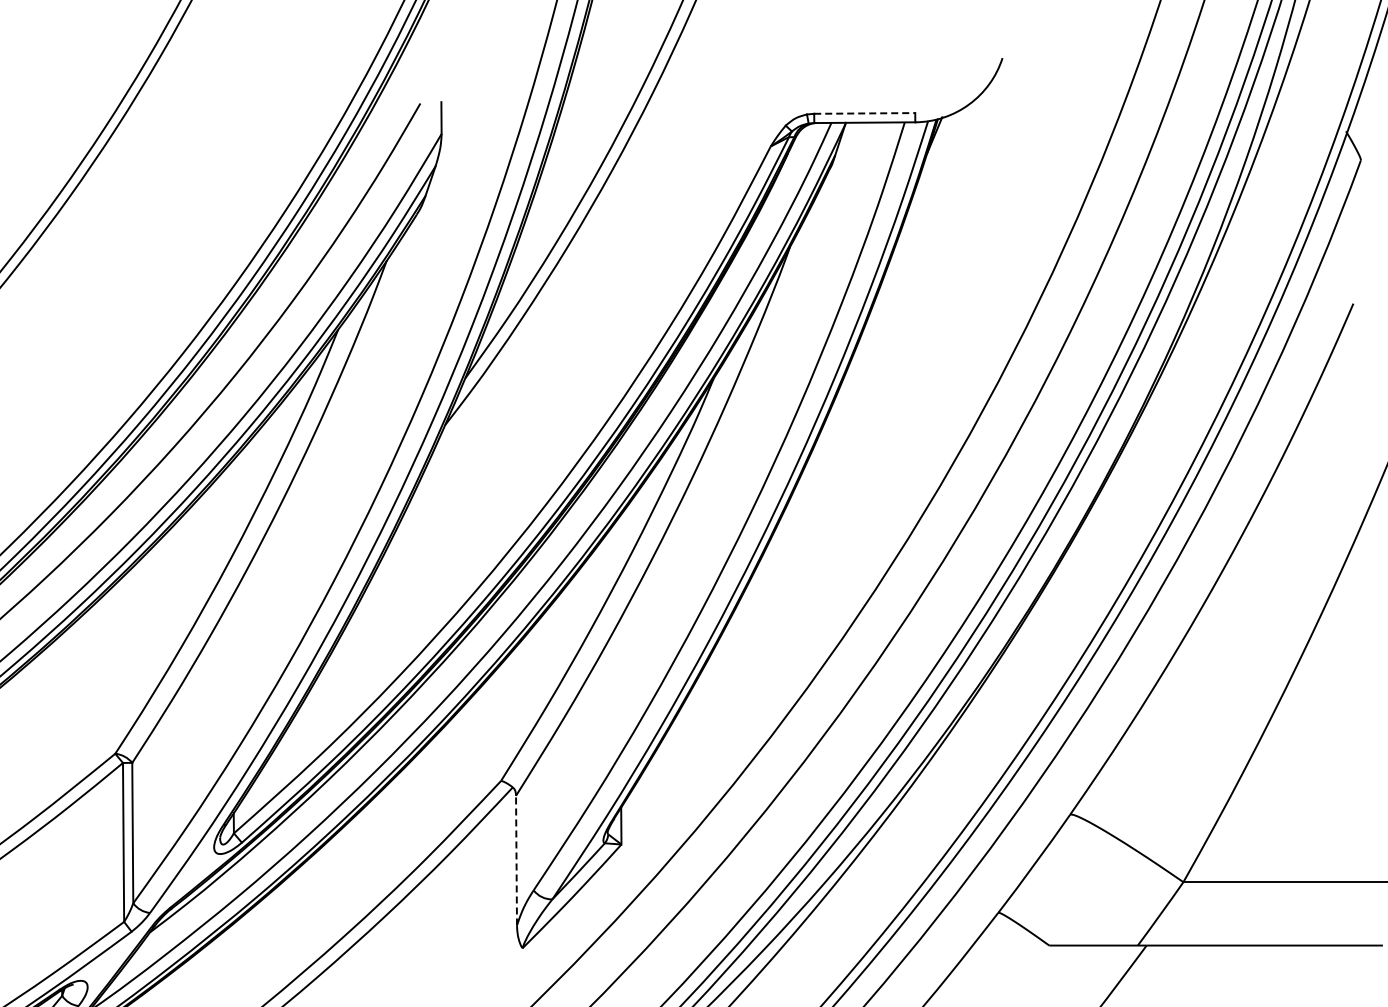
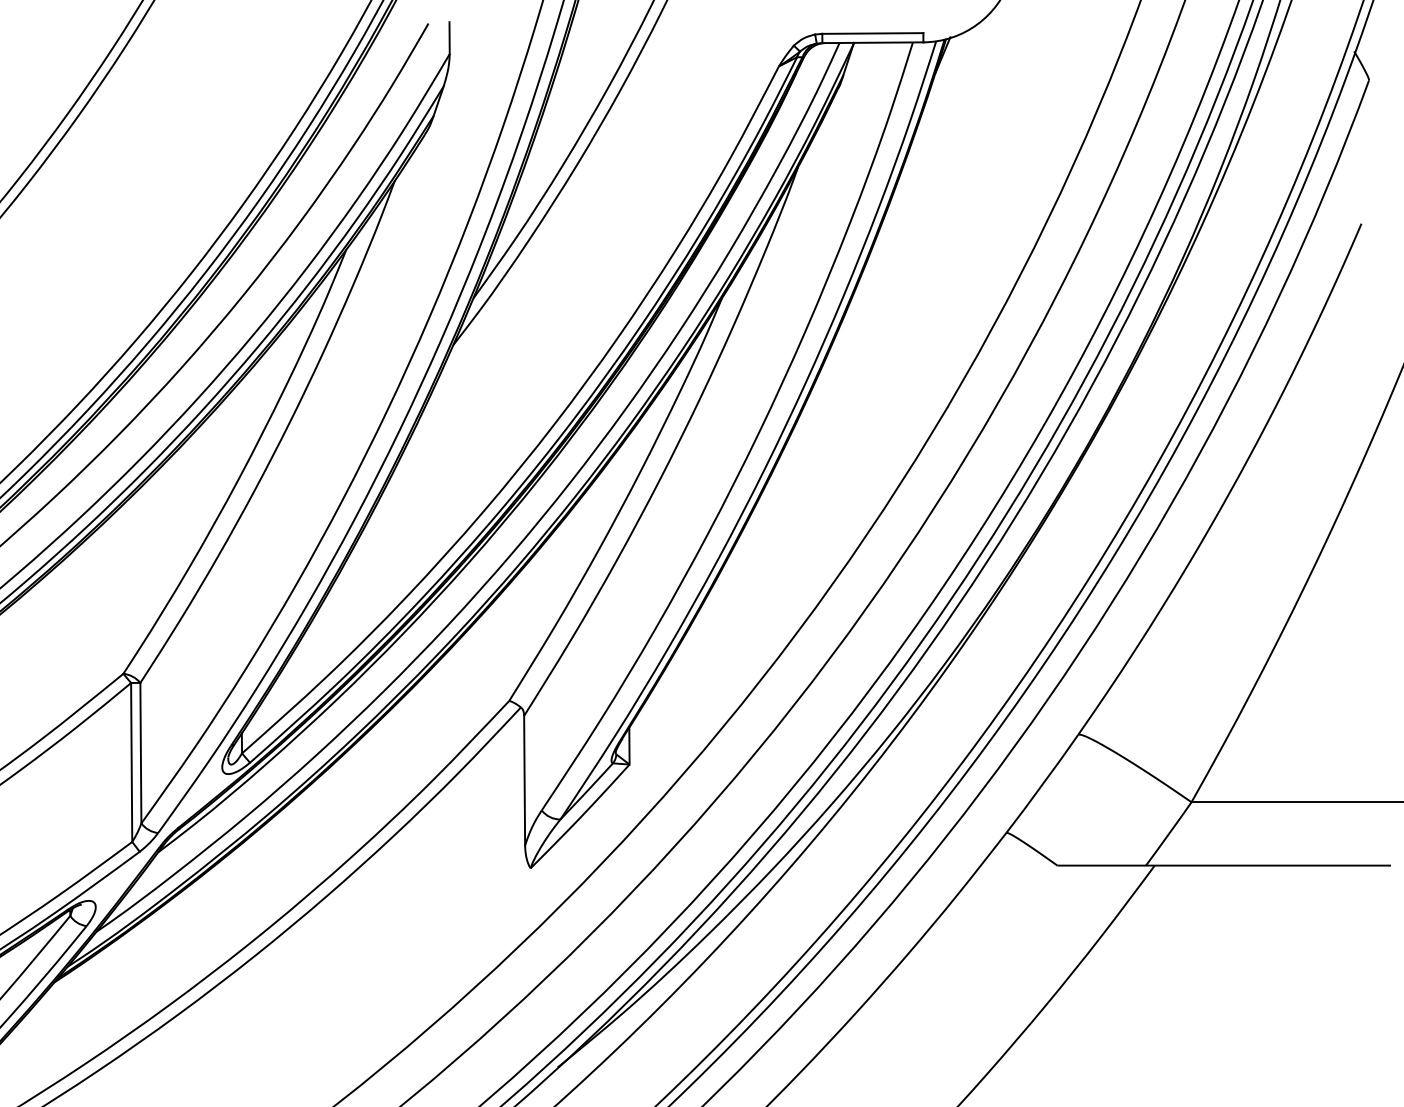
line: (864, 113) -> (872, 33), dashed -> solid
line: (516, 860) -> (524, 780), dashed -> solid

